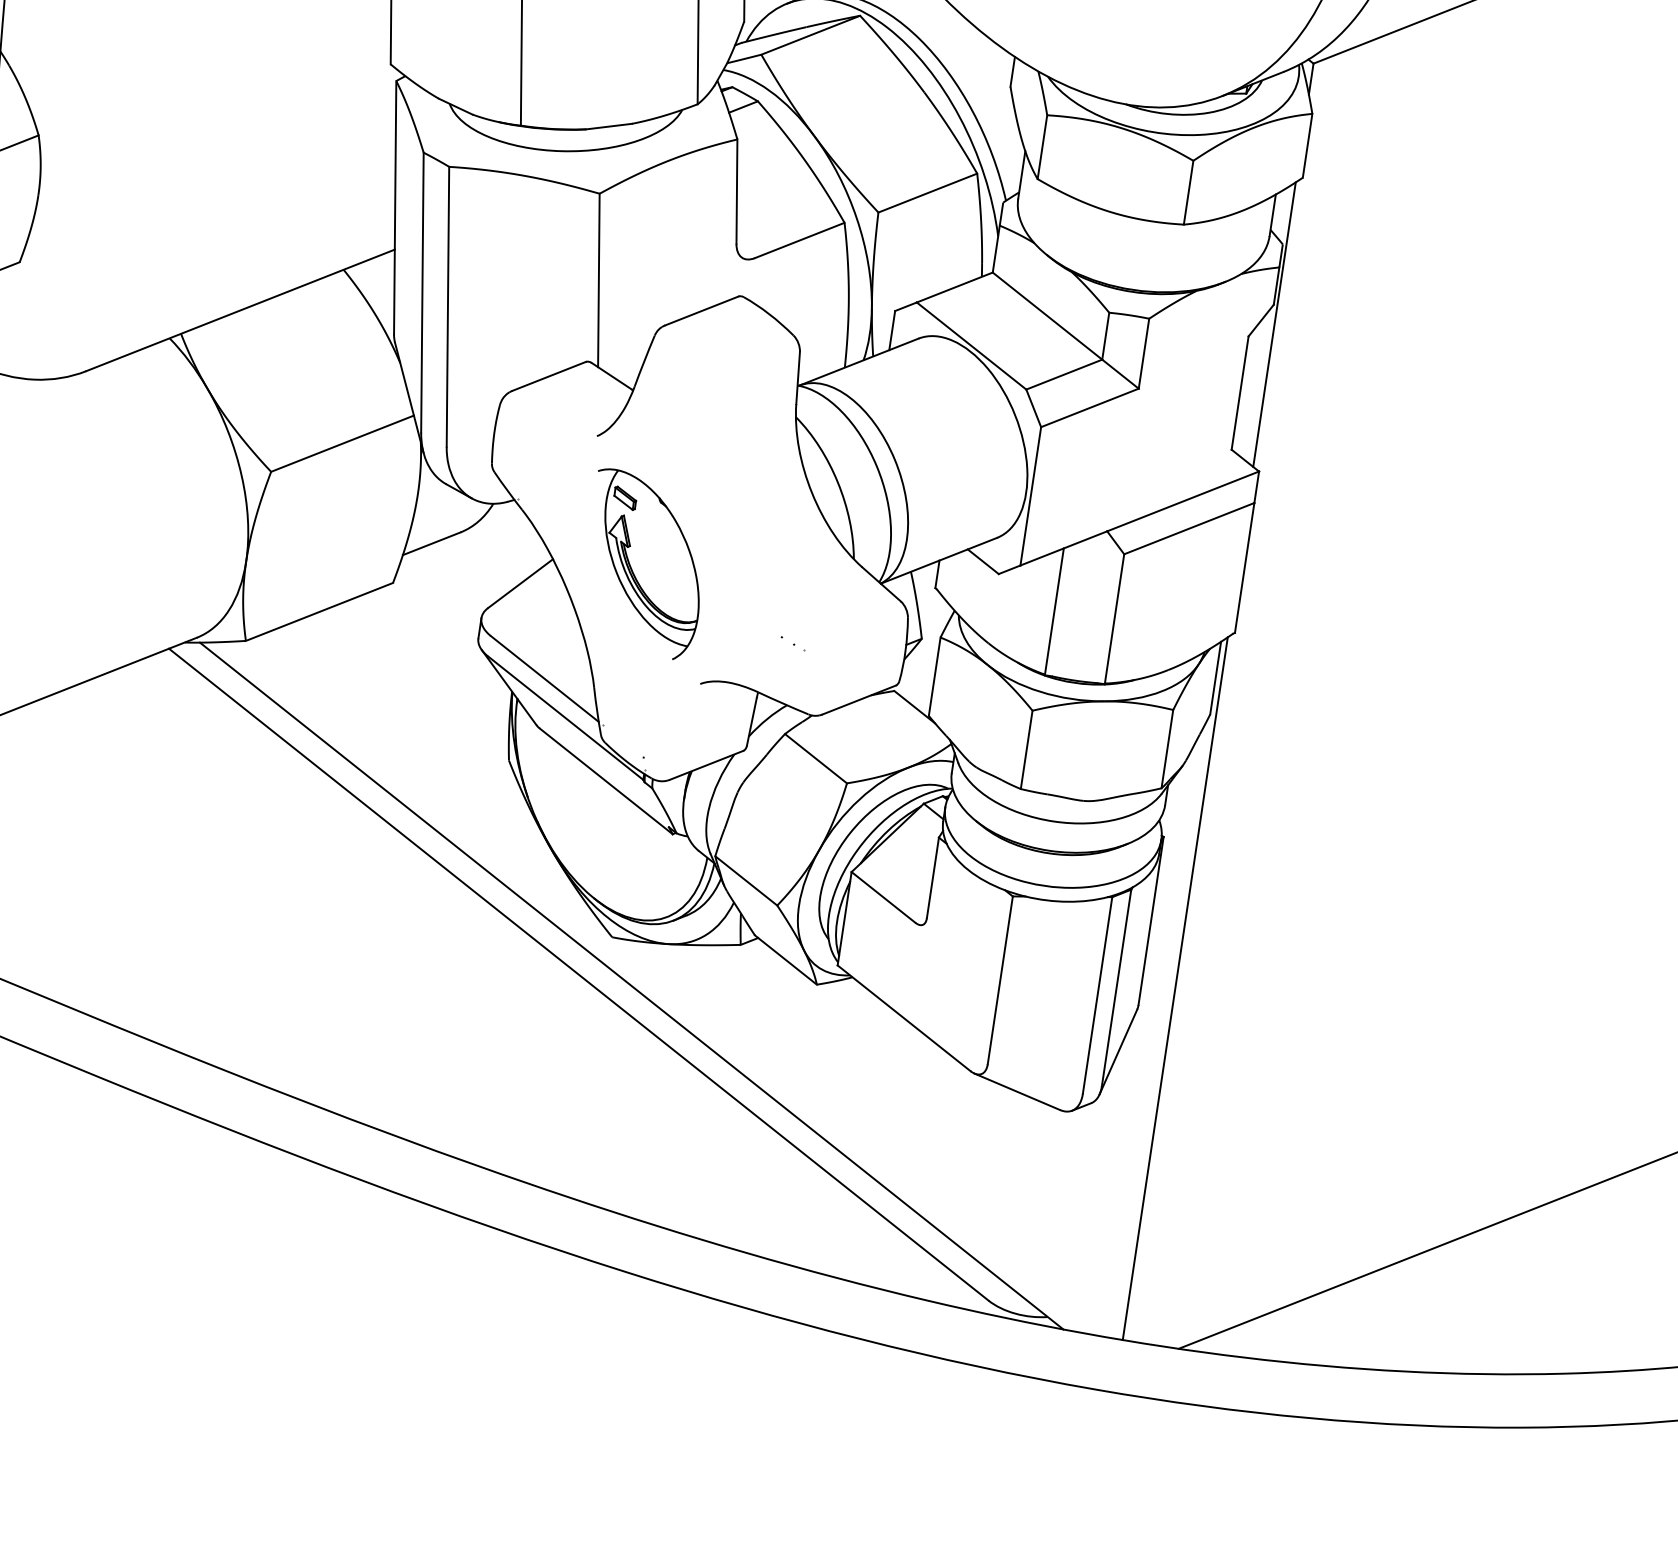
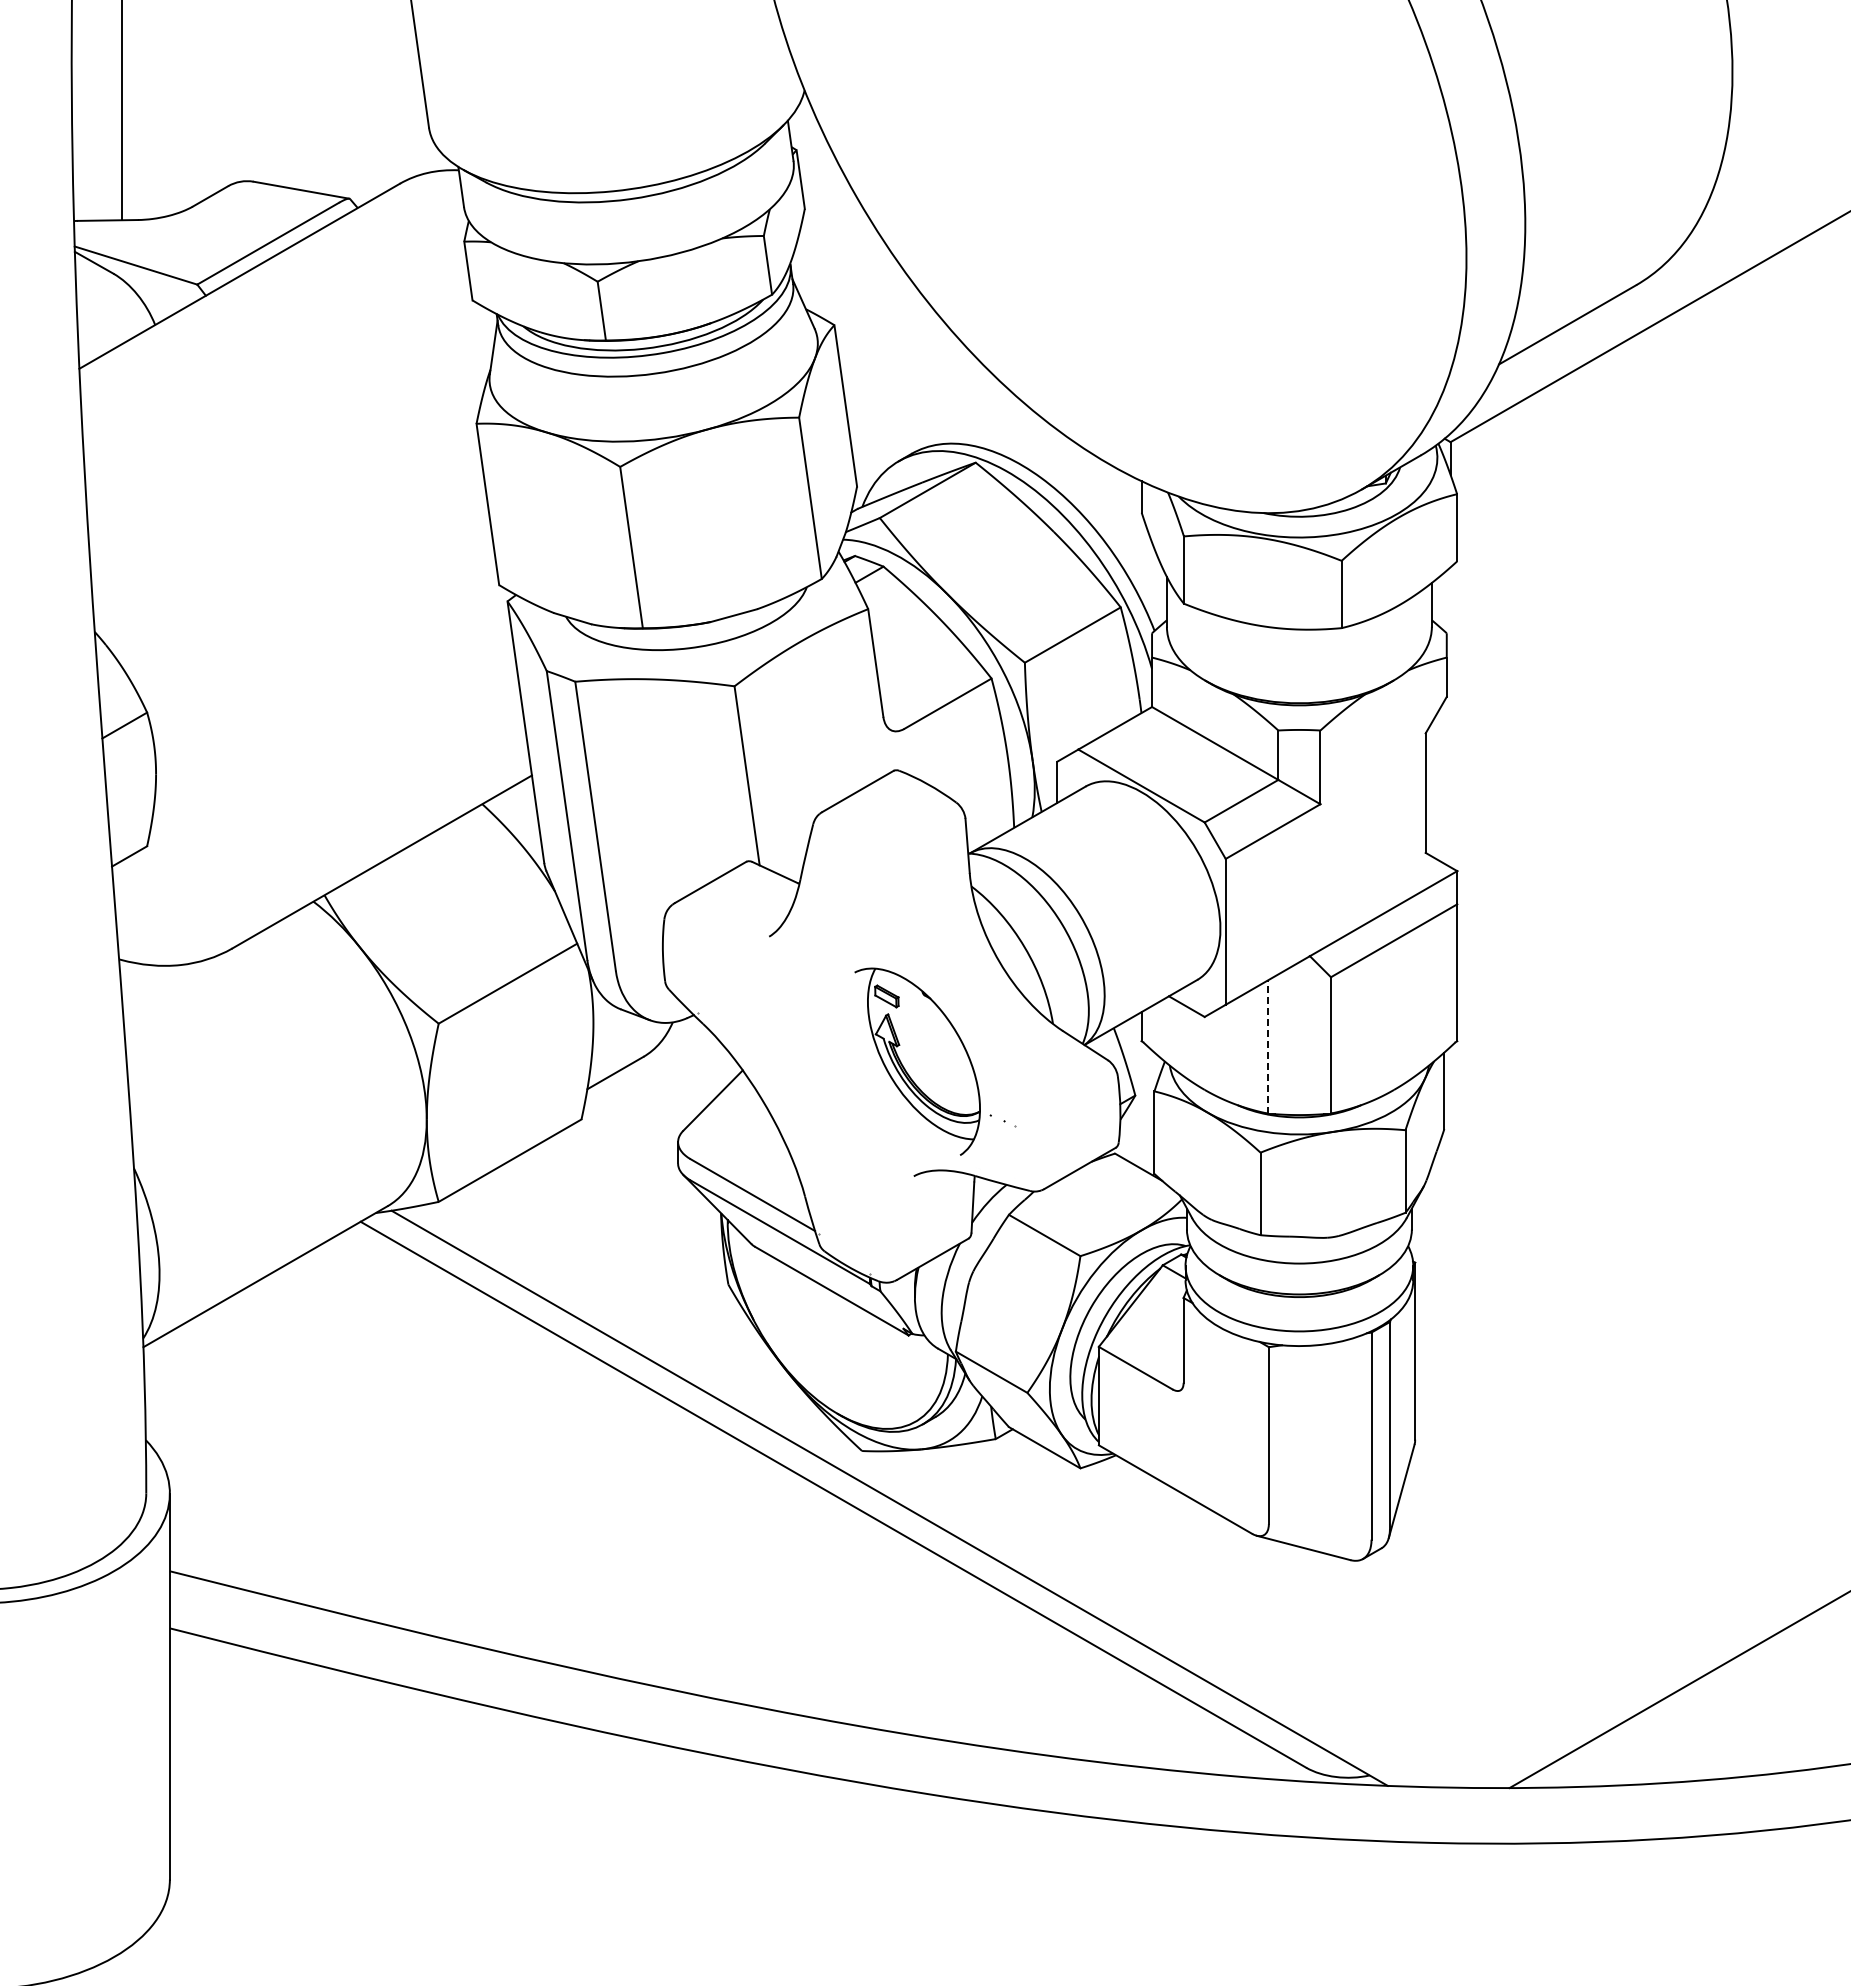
line: (1274, 324) -> (1450, 717), removed
part: (645, 564) -> (917, 1061), moved
line: (1054, 611) -> (1267, 1047), solid -> dashed
line: (1175, 987) -> (1450, 1416), removed

